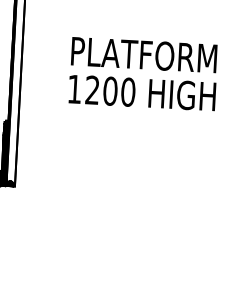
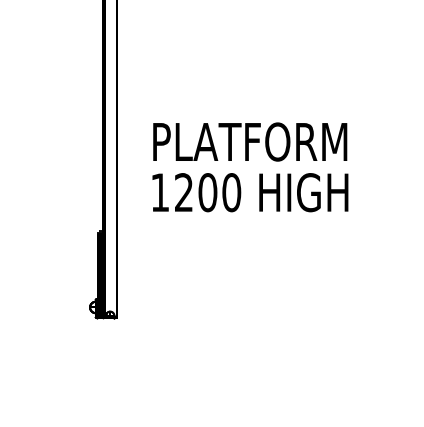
text: (143, 74) -> (250, 167), moved

